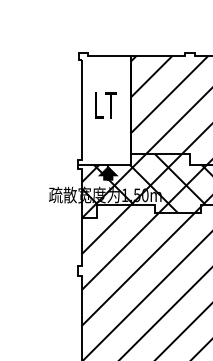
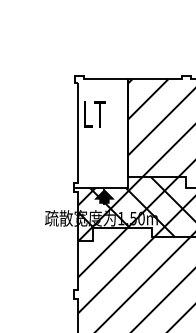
text: (105, 105) -> (94, 114), moved

